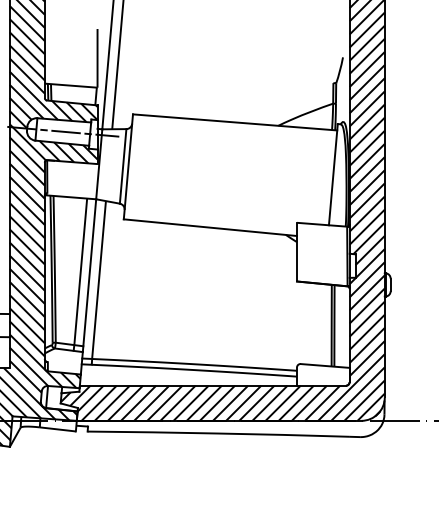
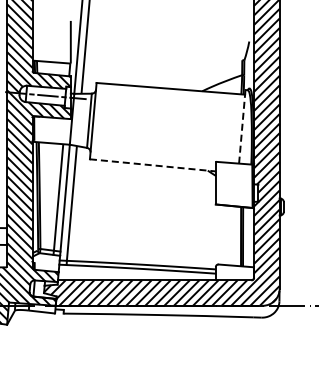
line: (333, 174) -> (242, 126), solid -> dashed
line: (211, 227) -> (153, 165), solid -> dashed

